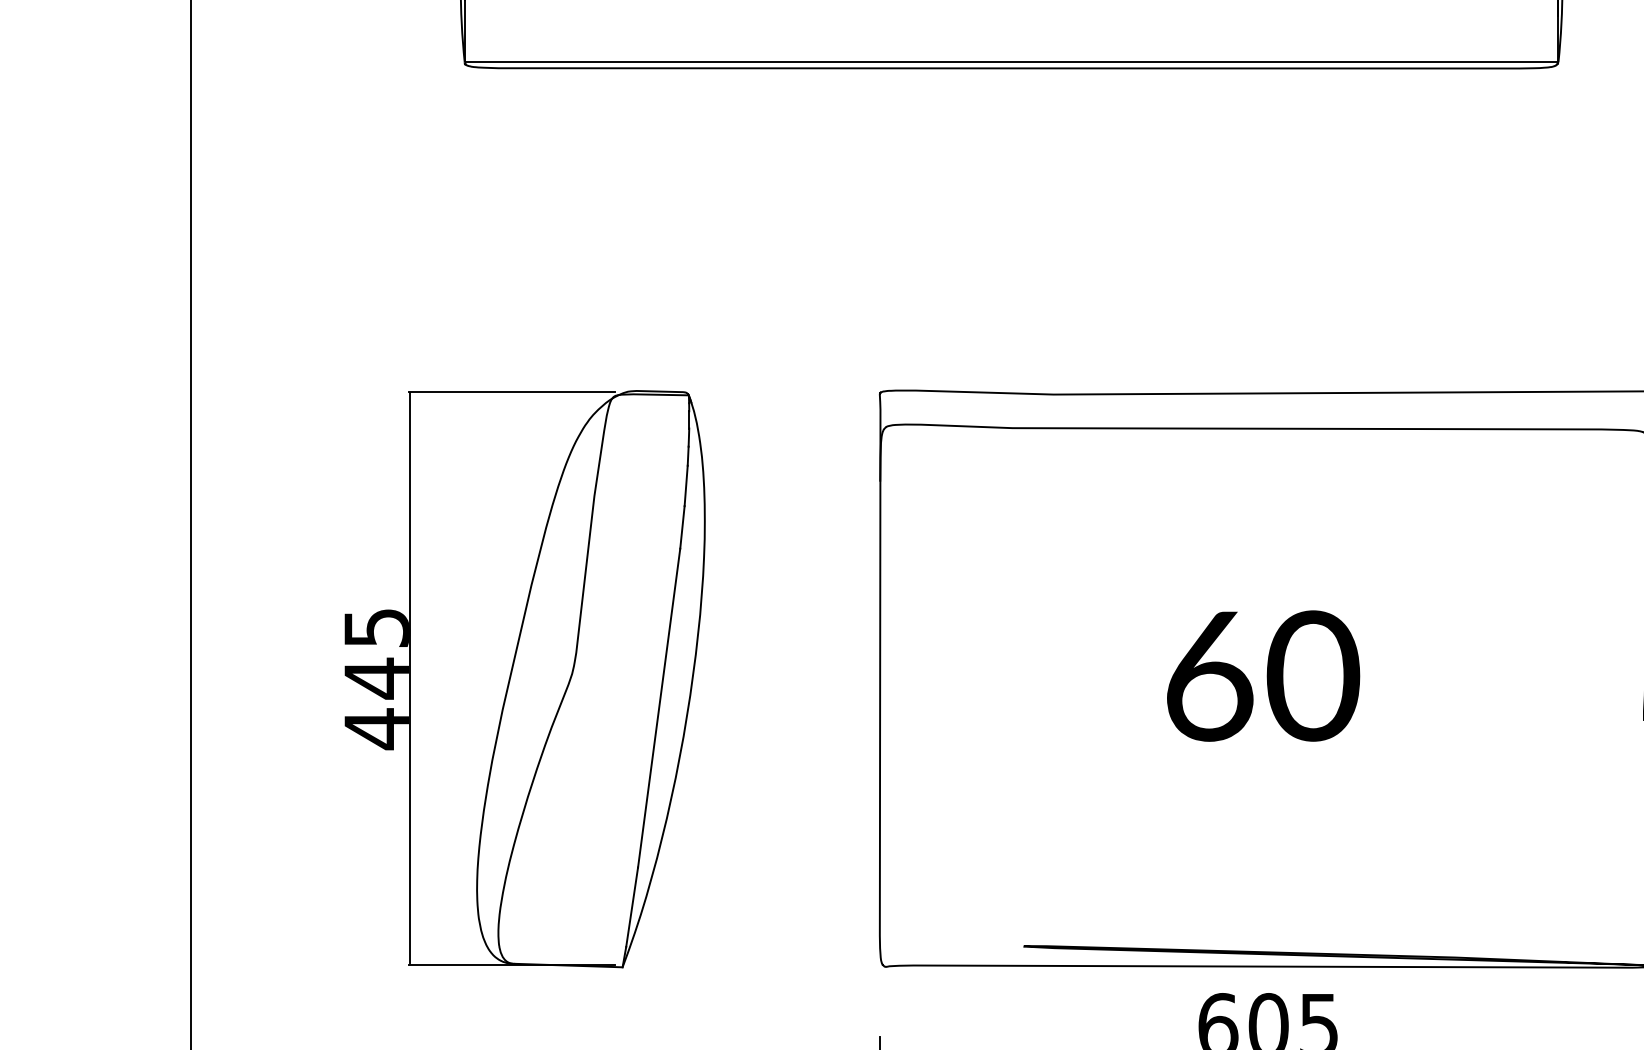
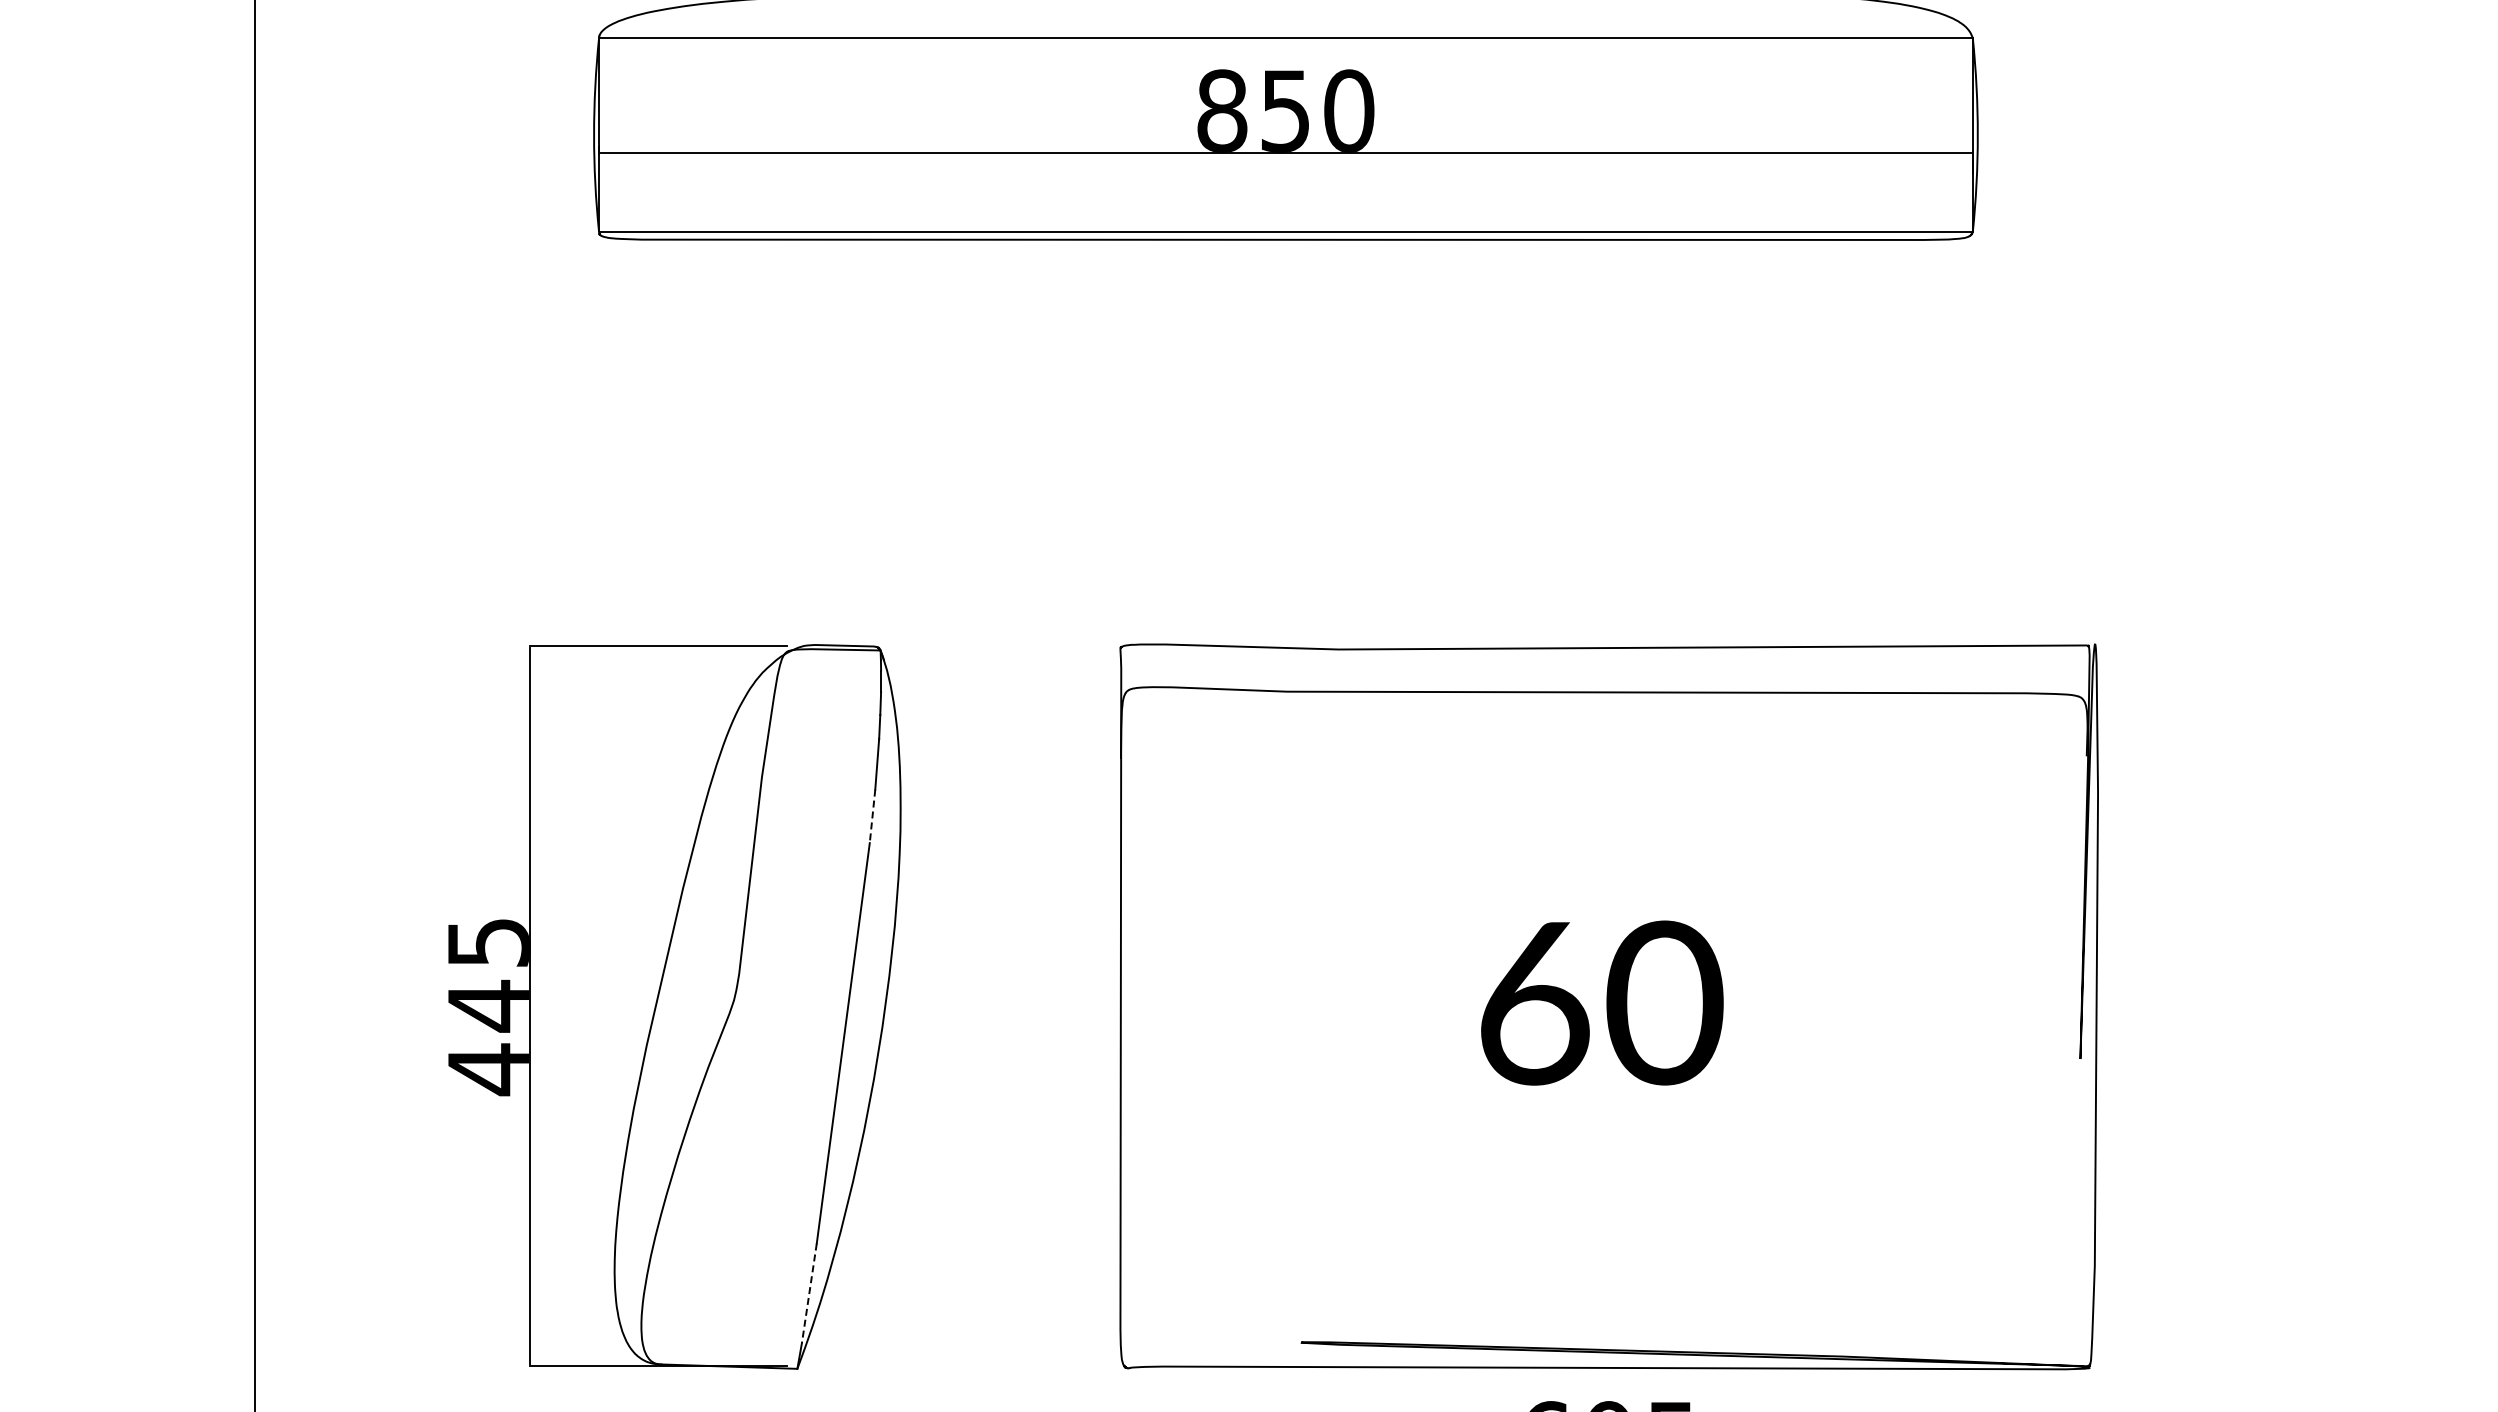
line: (682, 527) -> (872, 816), solid -> dashed
line: (632, 907) -> (809, 1293), solid -> dashed

